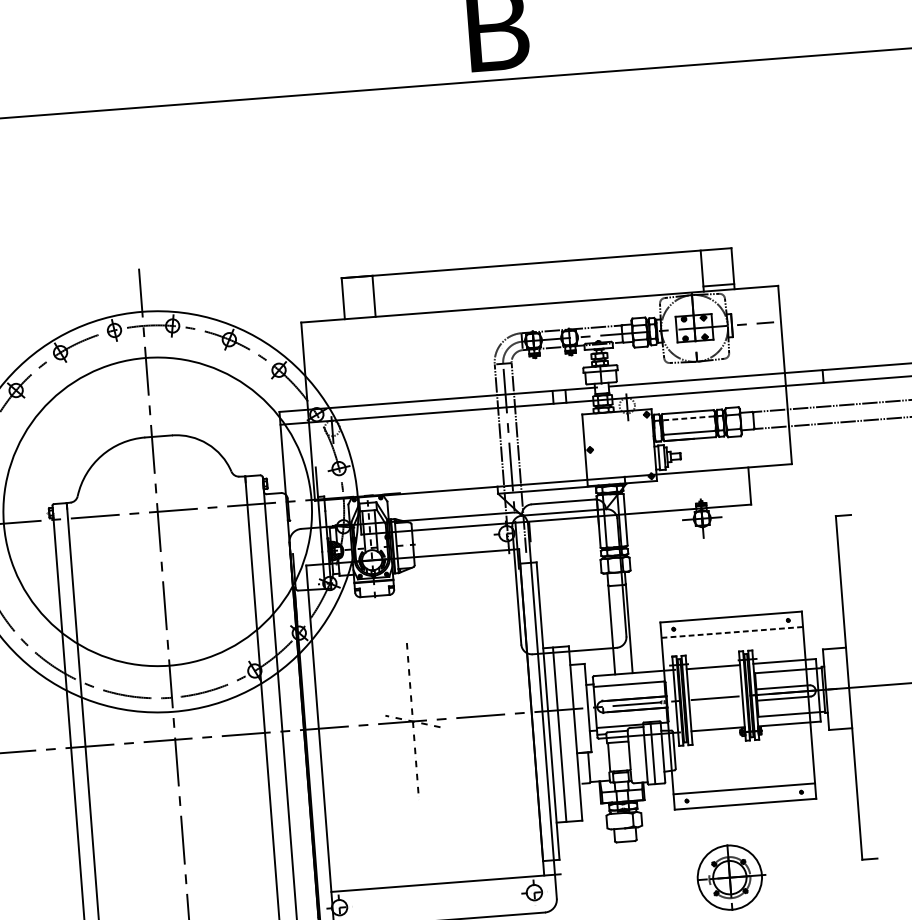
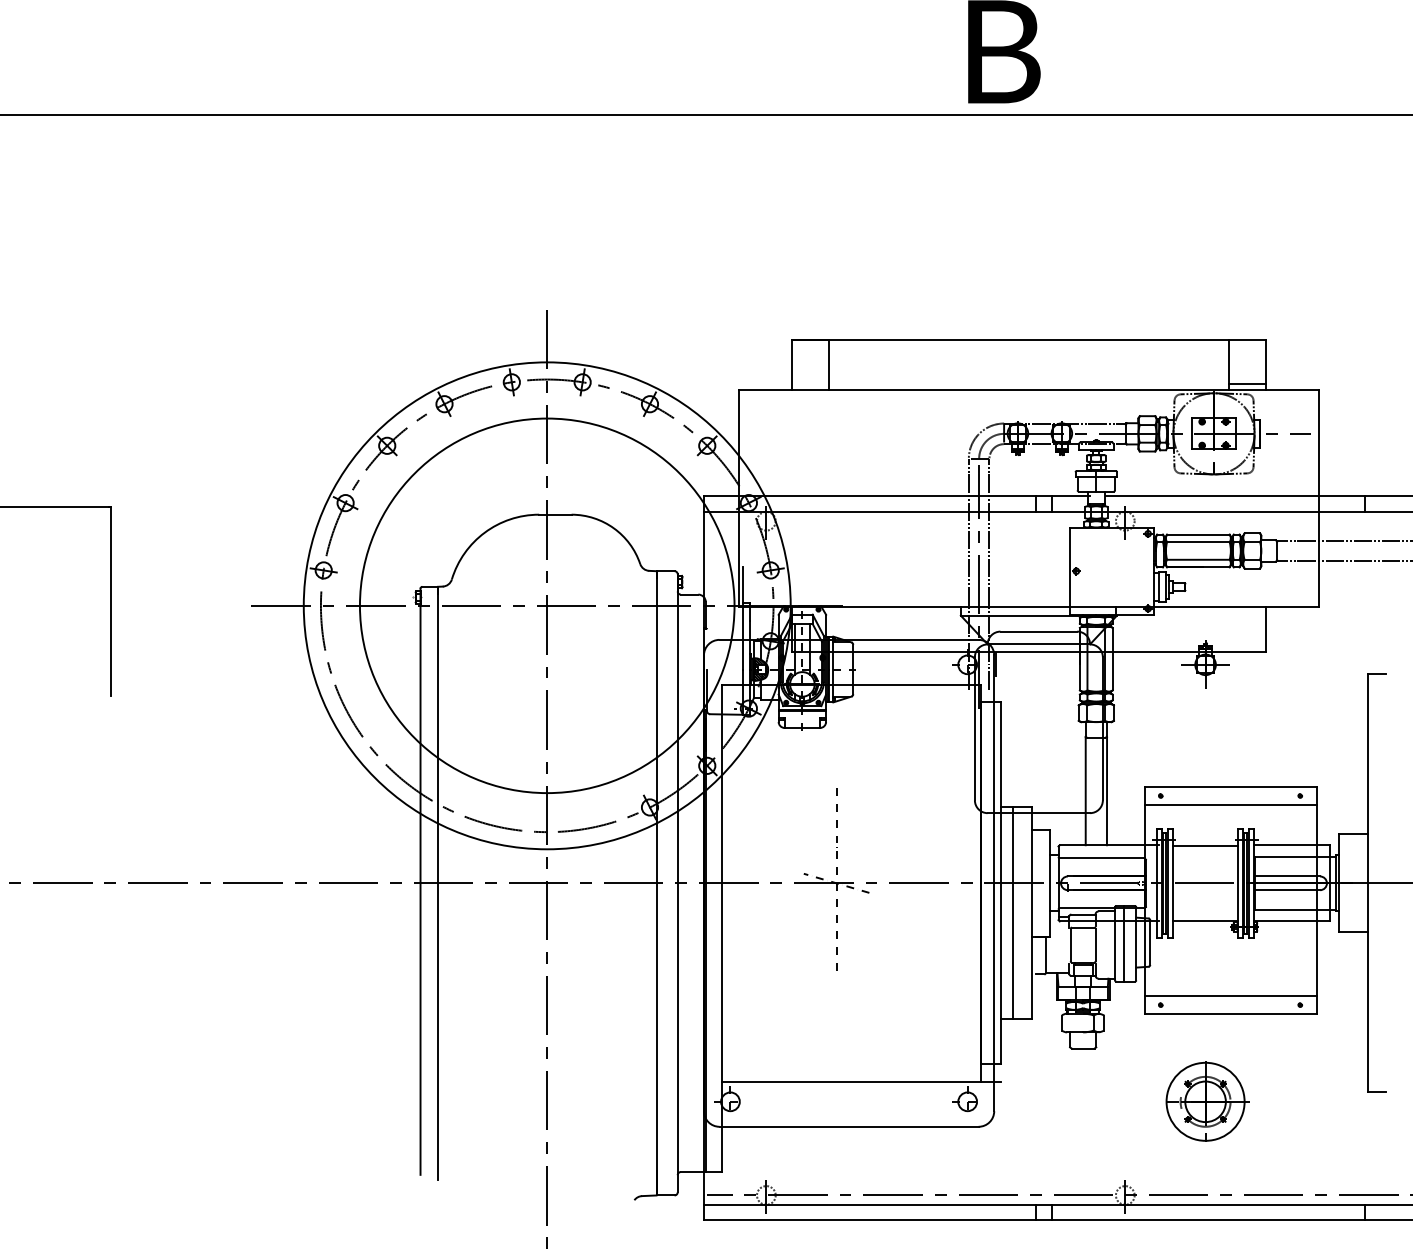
line: (687, 418) -> (1197, 542), dashed -> solid
line: (732, 632) -> (1231, 805), dashed -> solid

